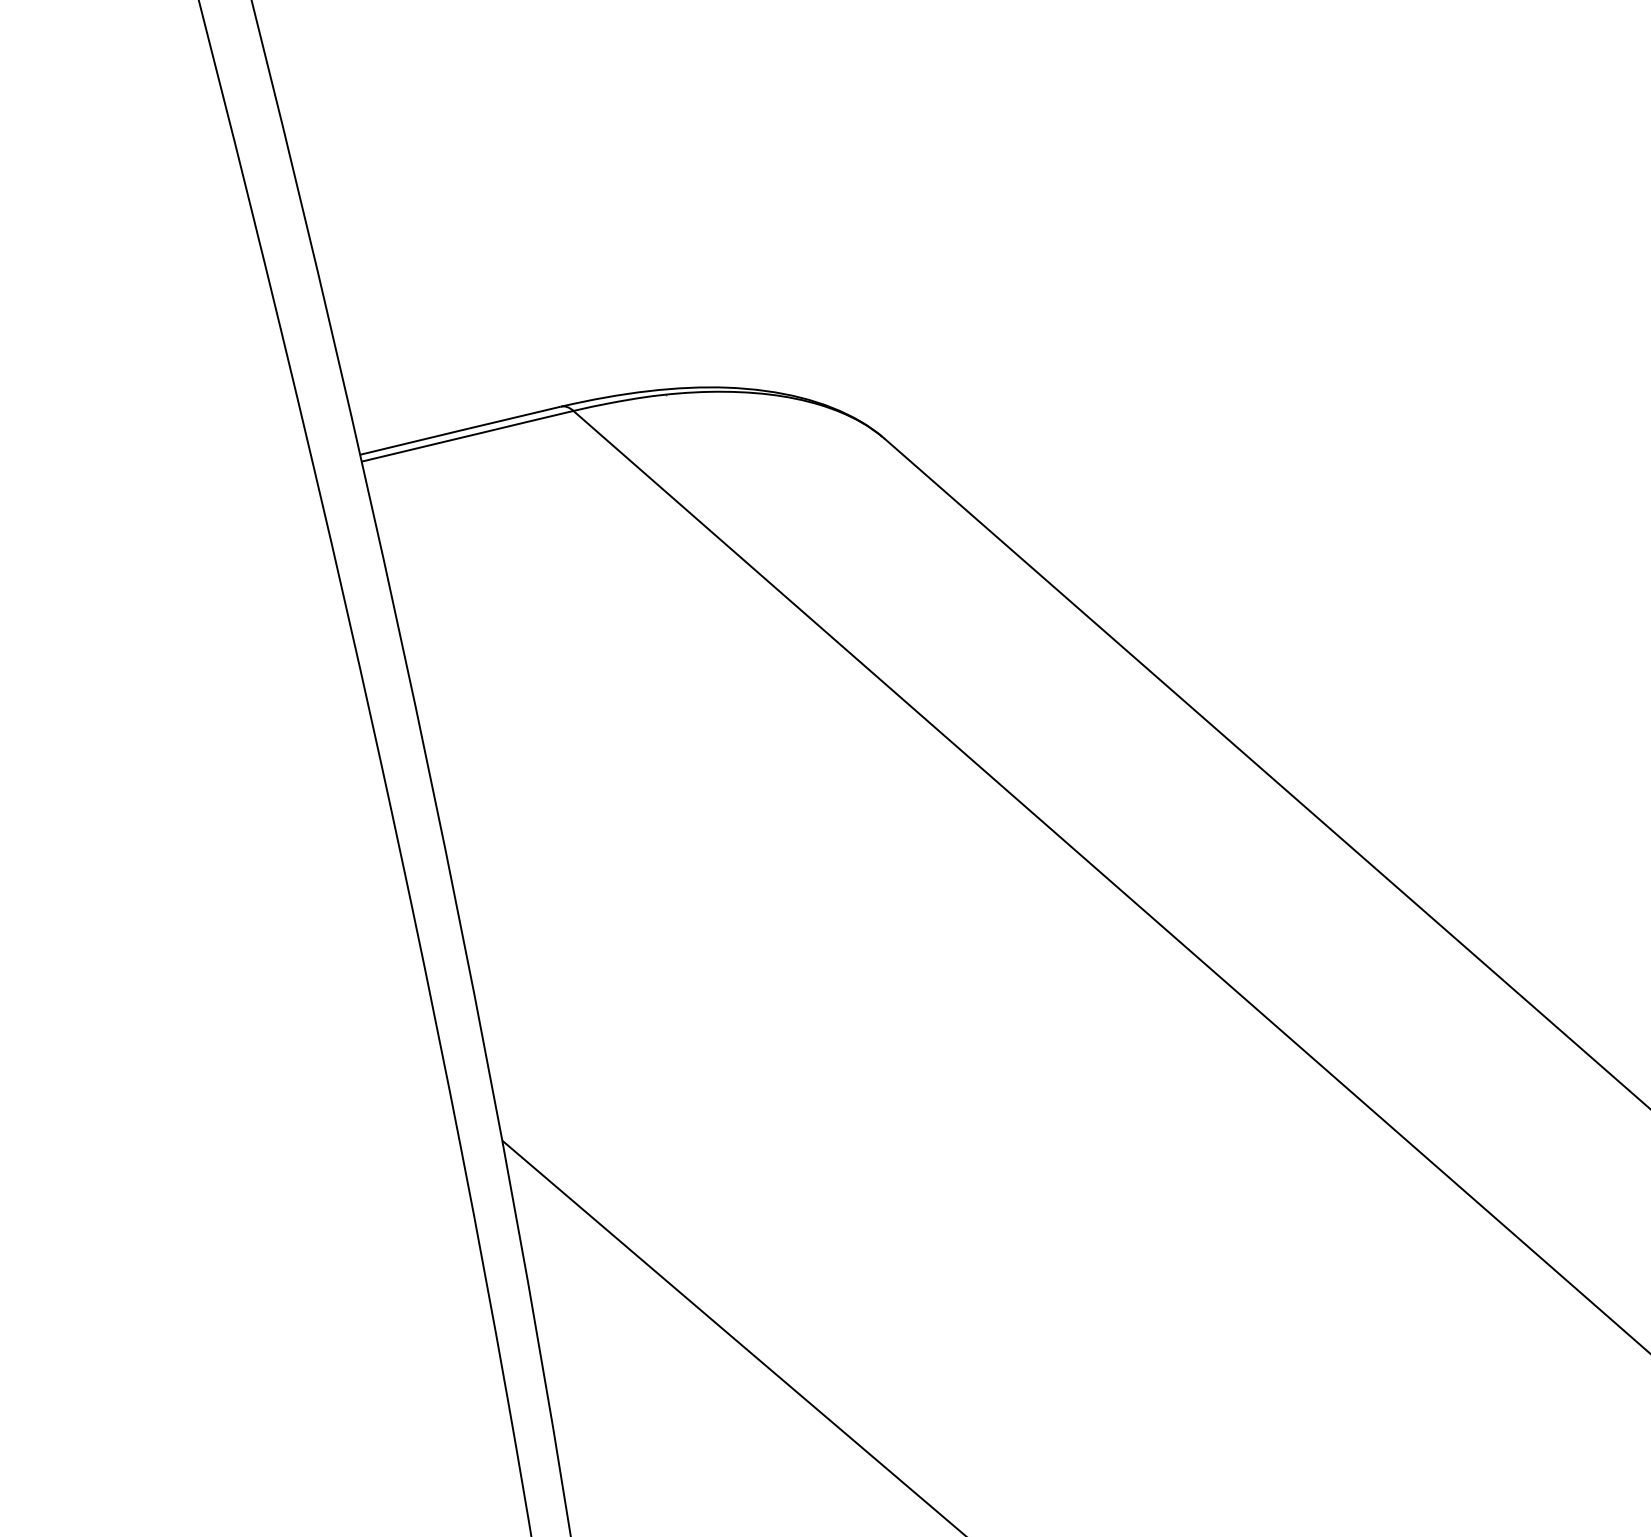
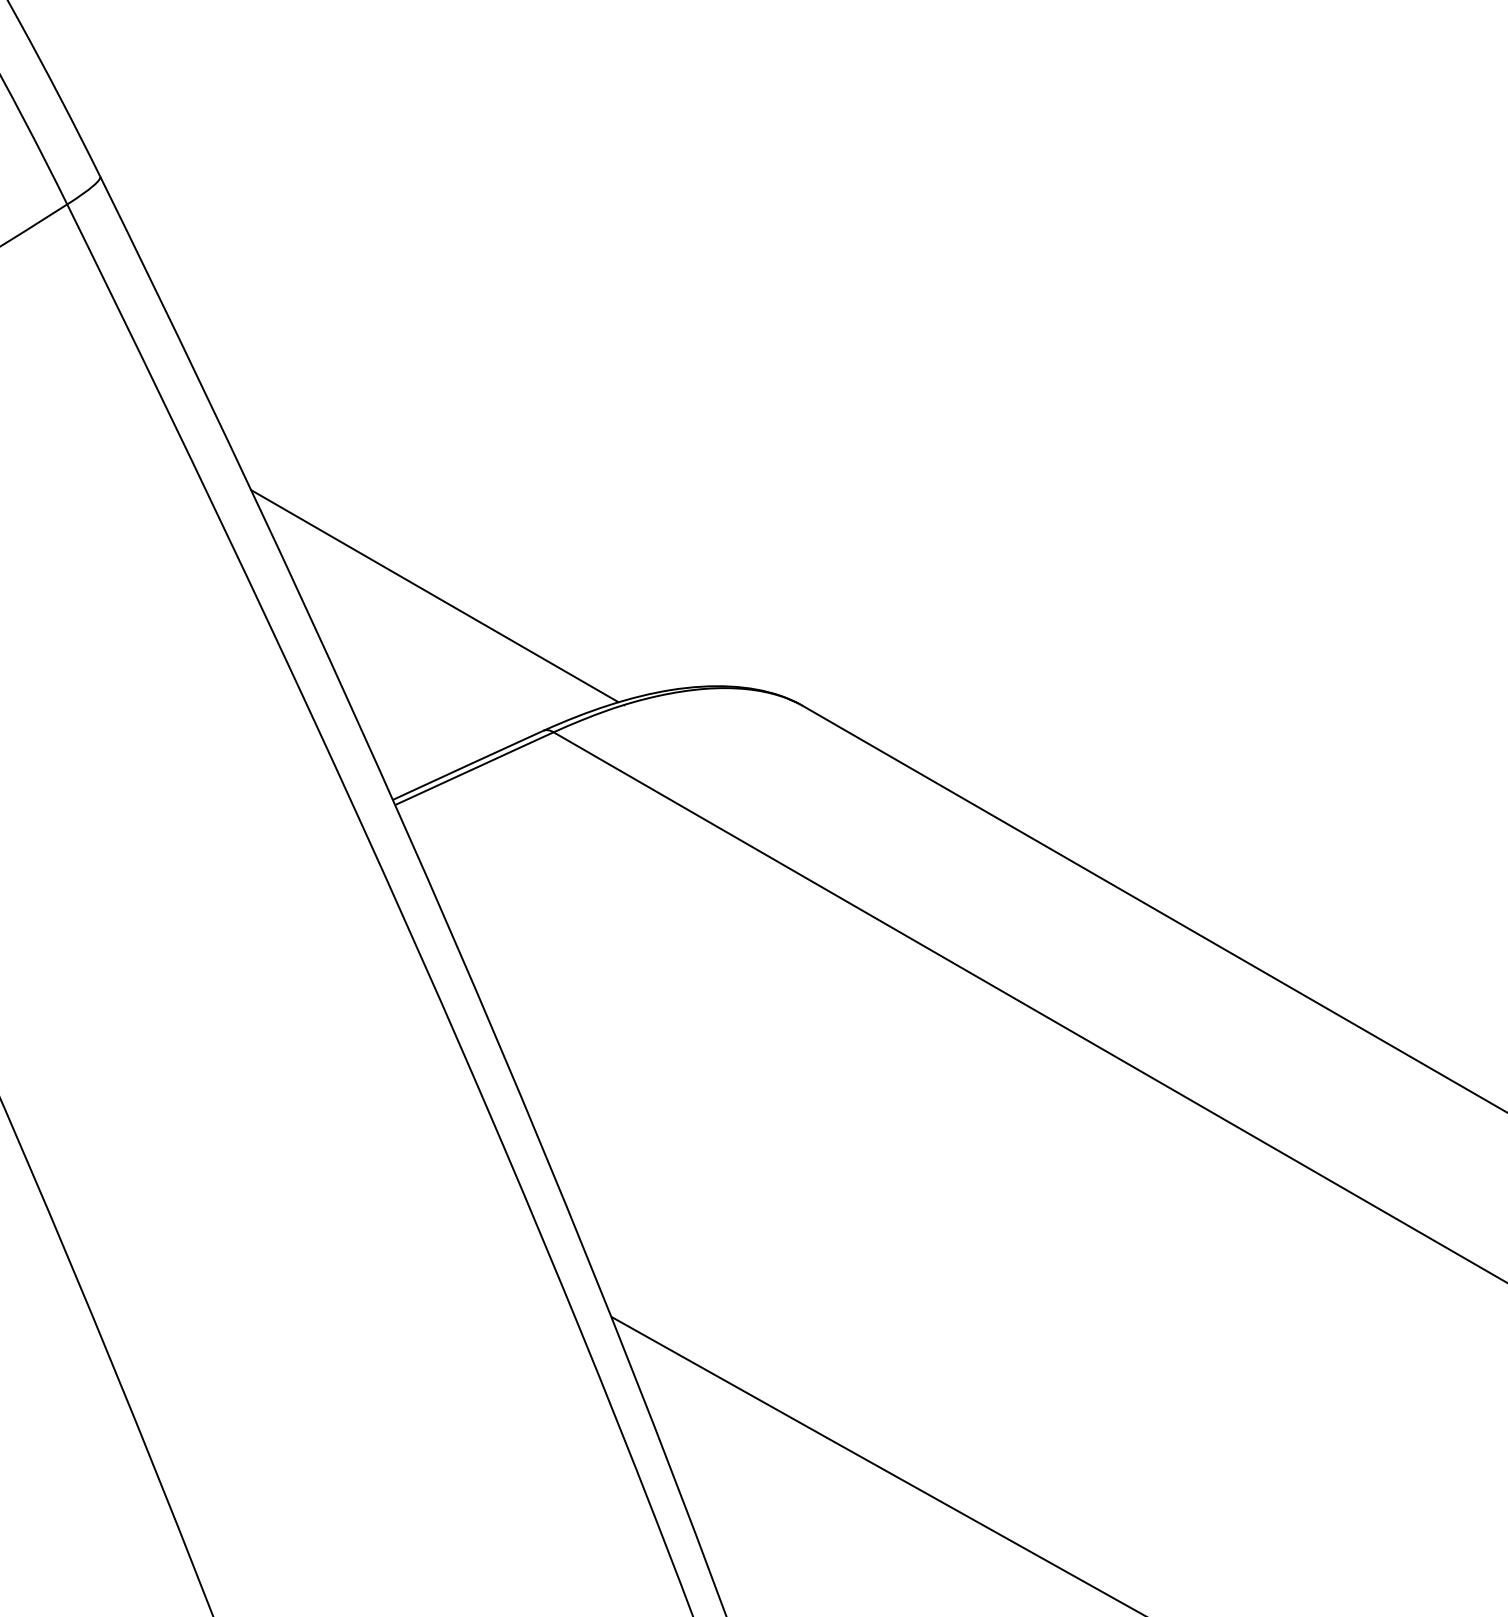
line: (460, 215) -> (434, 596), added

